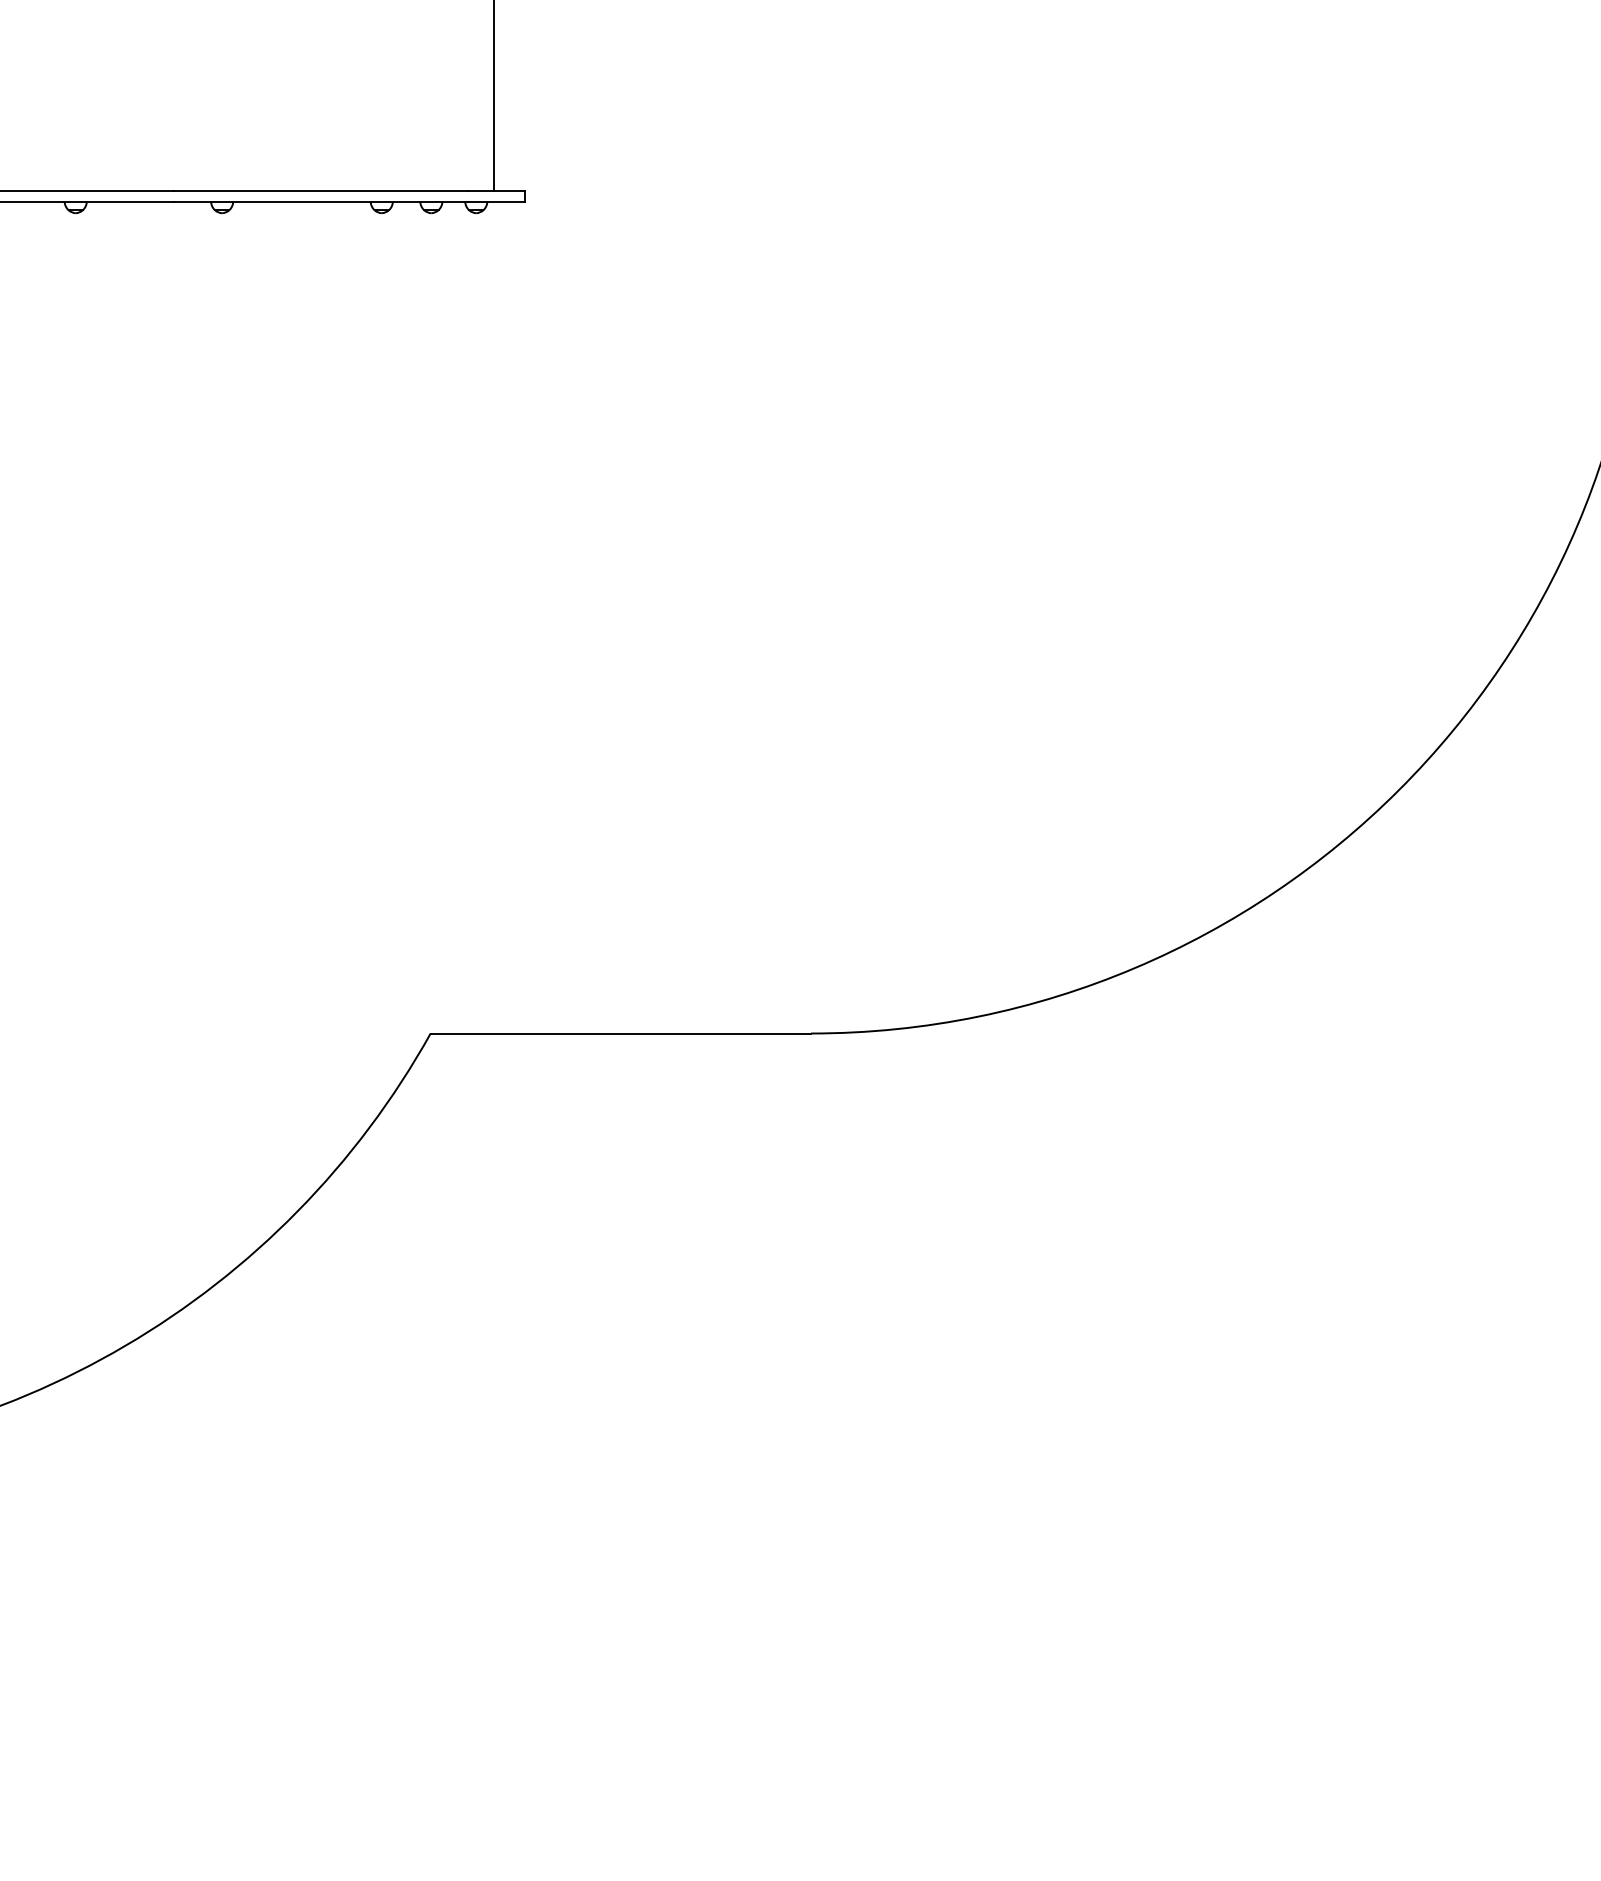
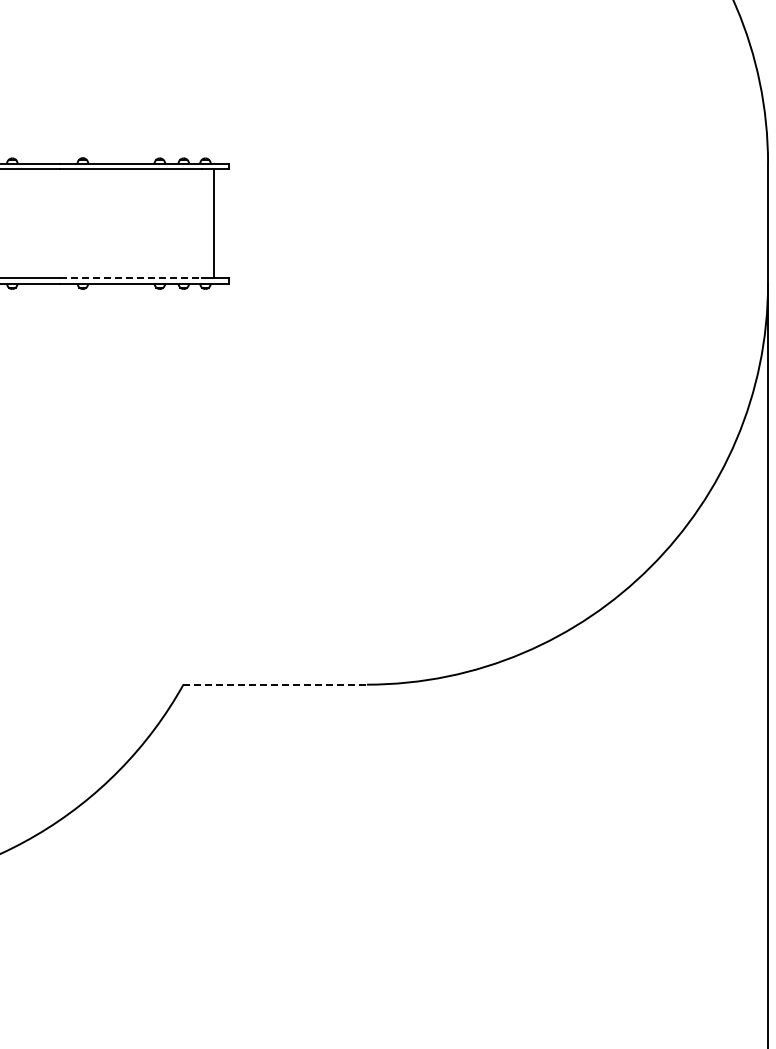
line: (320, 191) -> (130, 278), solid -> dashed
line: (621, 1033) -> (275, 684), solid -> dashed

